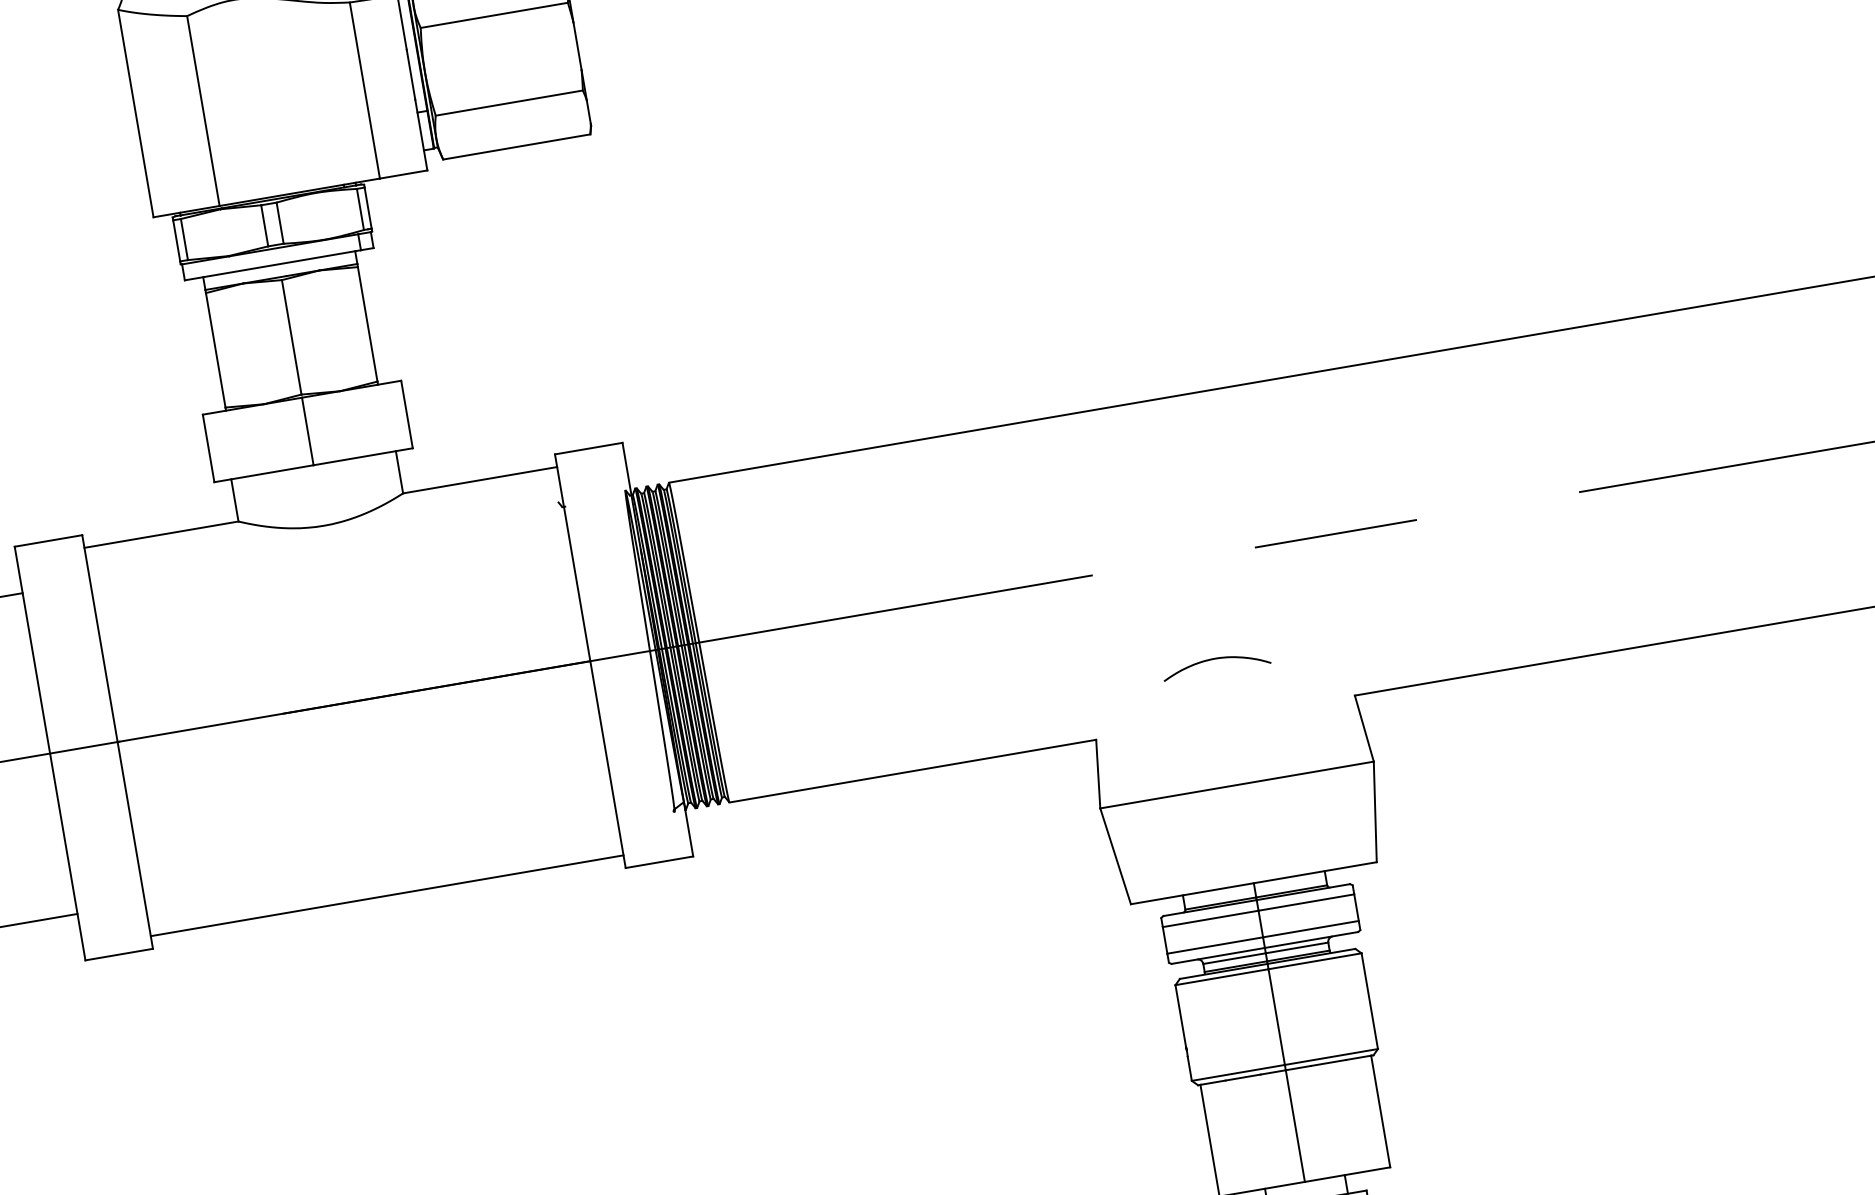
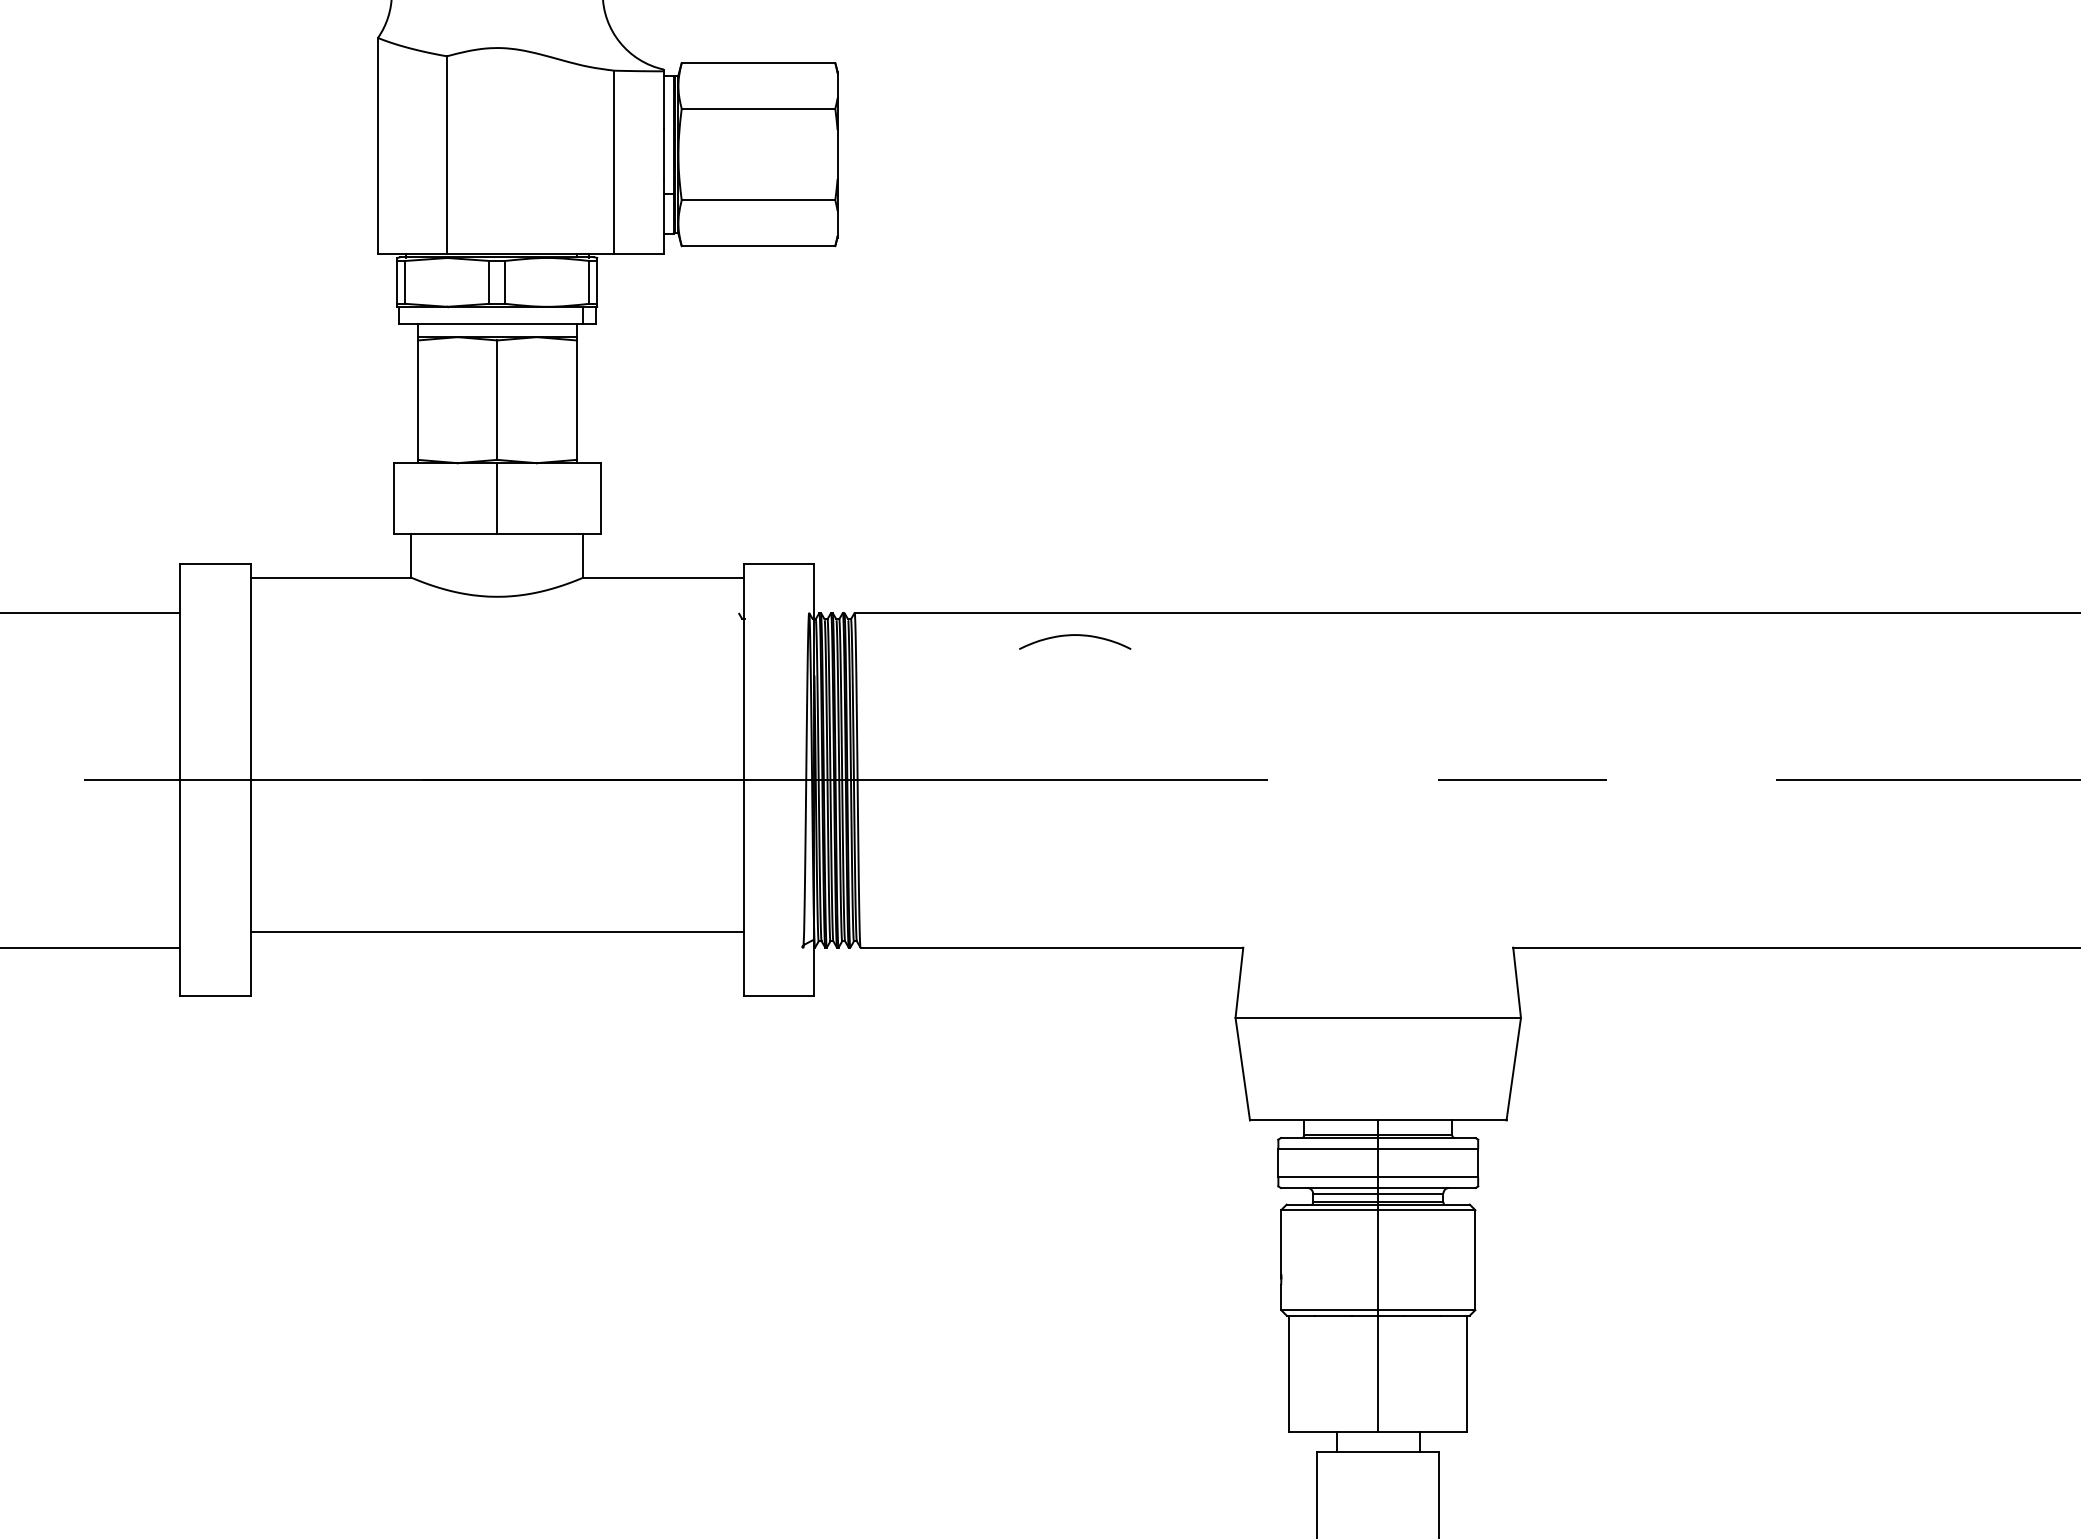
curve: (1215, 659) -> (1075, 635), moved
line: (386, 895) -> (496, 931), moved

